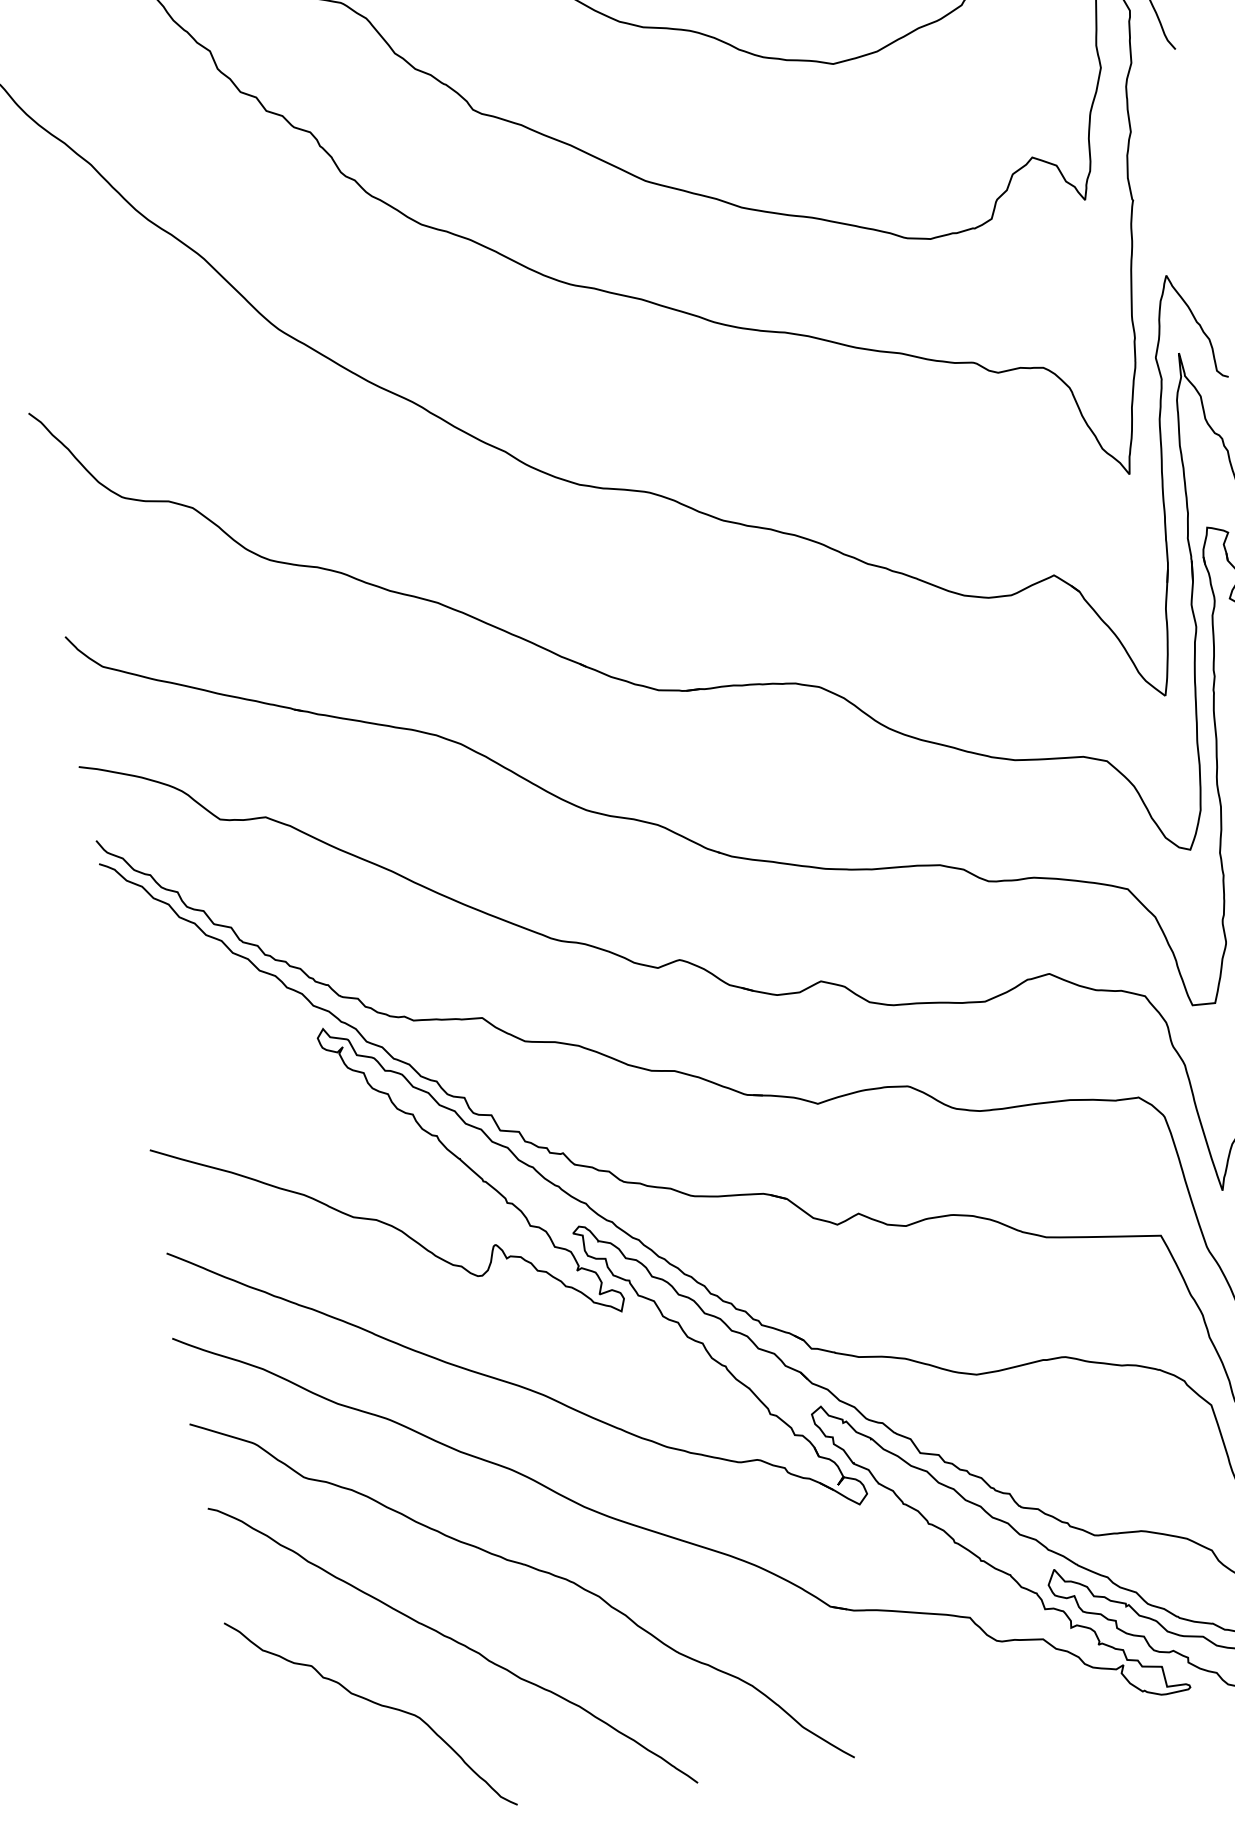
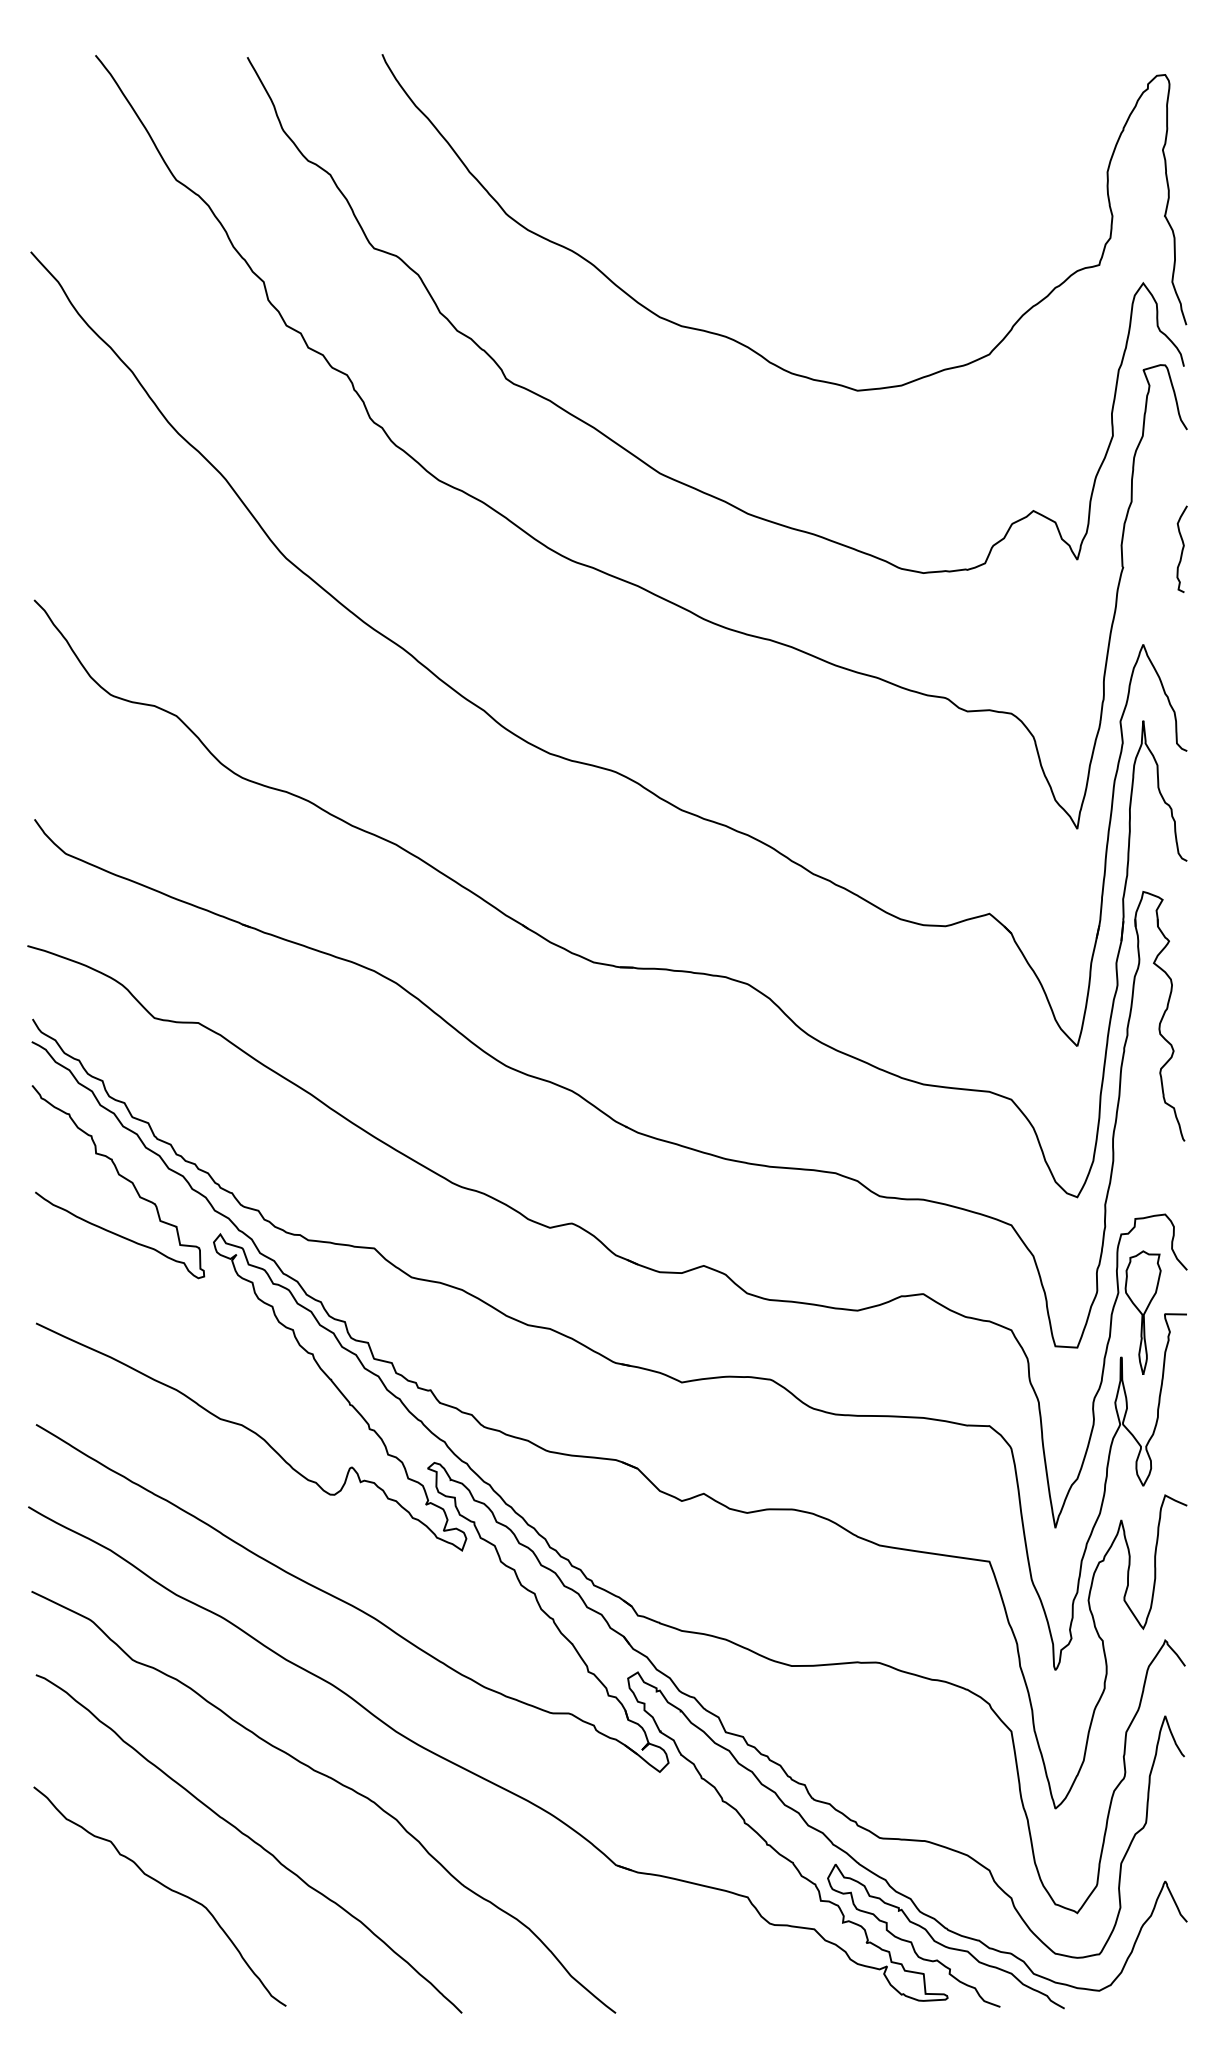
curve: (1190, 171) -> (1182, 548), added
curve: (212, 987) -> (121, 1177), added

